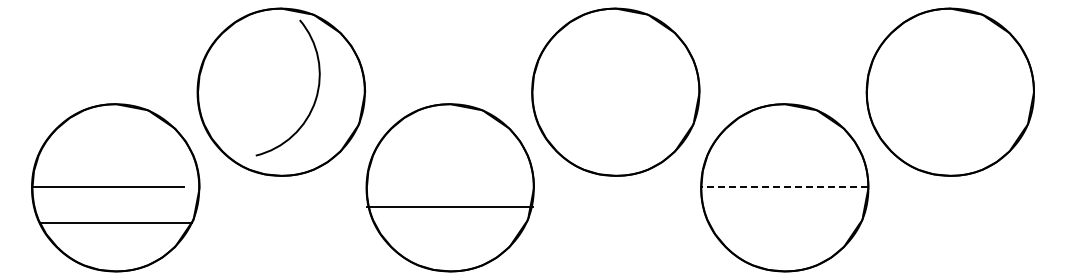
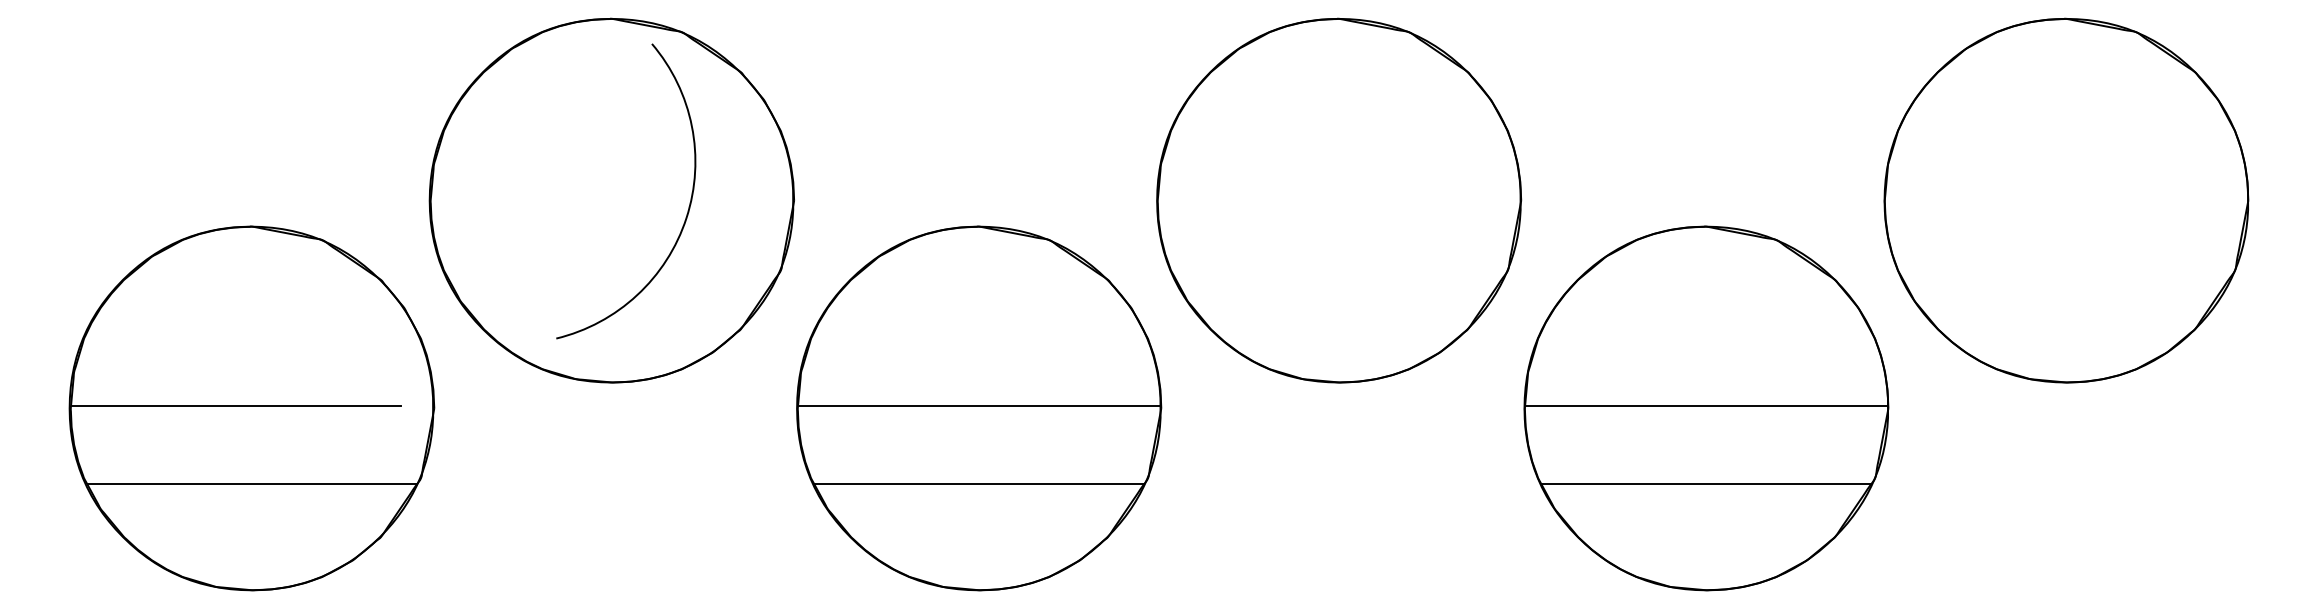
line: (784, 186) -> (1705, 405), dashed -> solid
line: (450, 206) -> (979, 405), moved
line: (450, 222) -> (979, 483), added
line: (784, 222) -> (1705, 483), added

